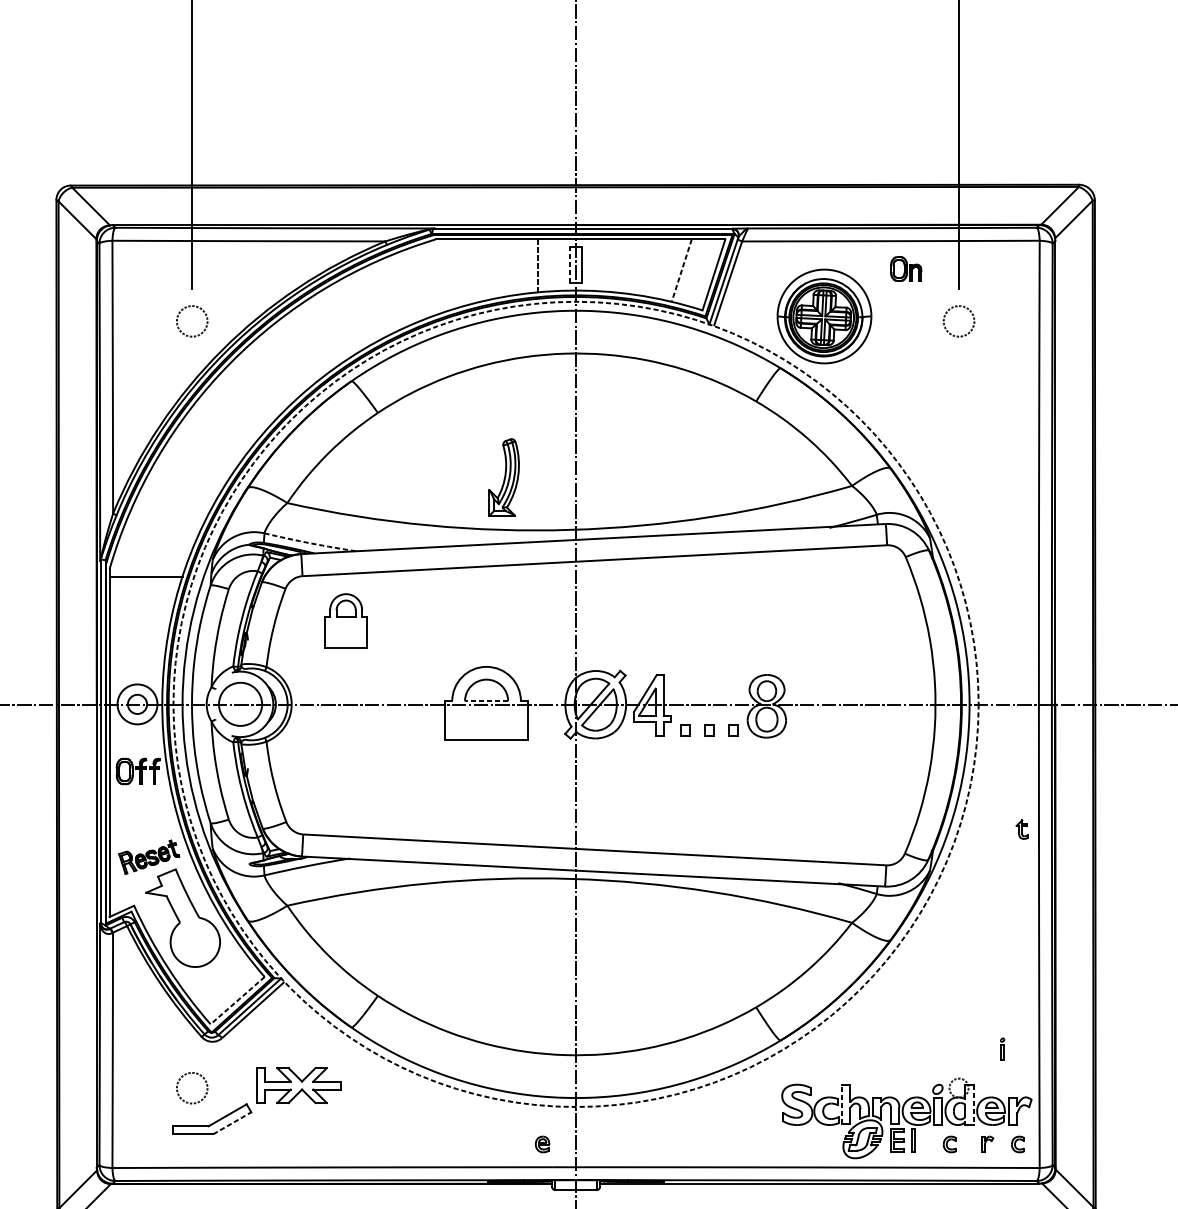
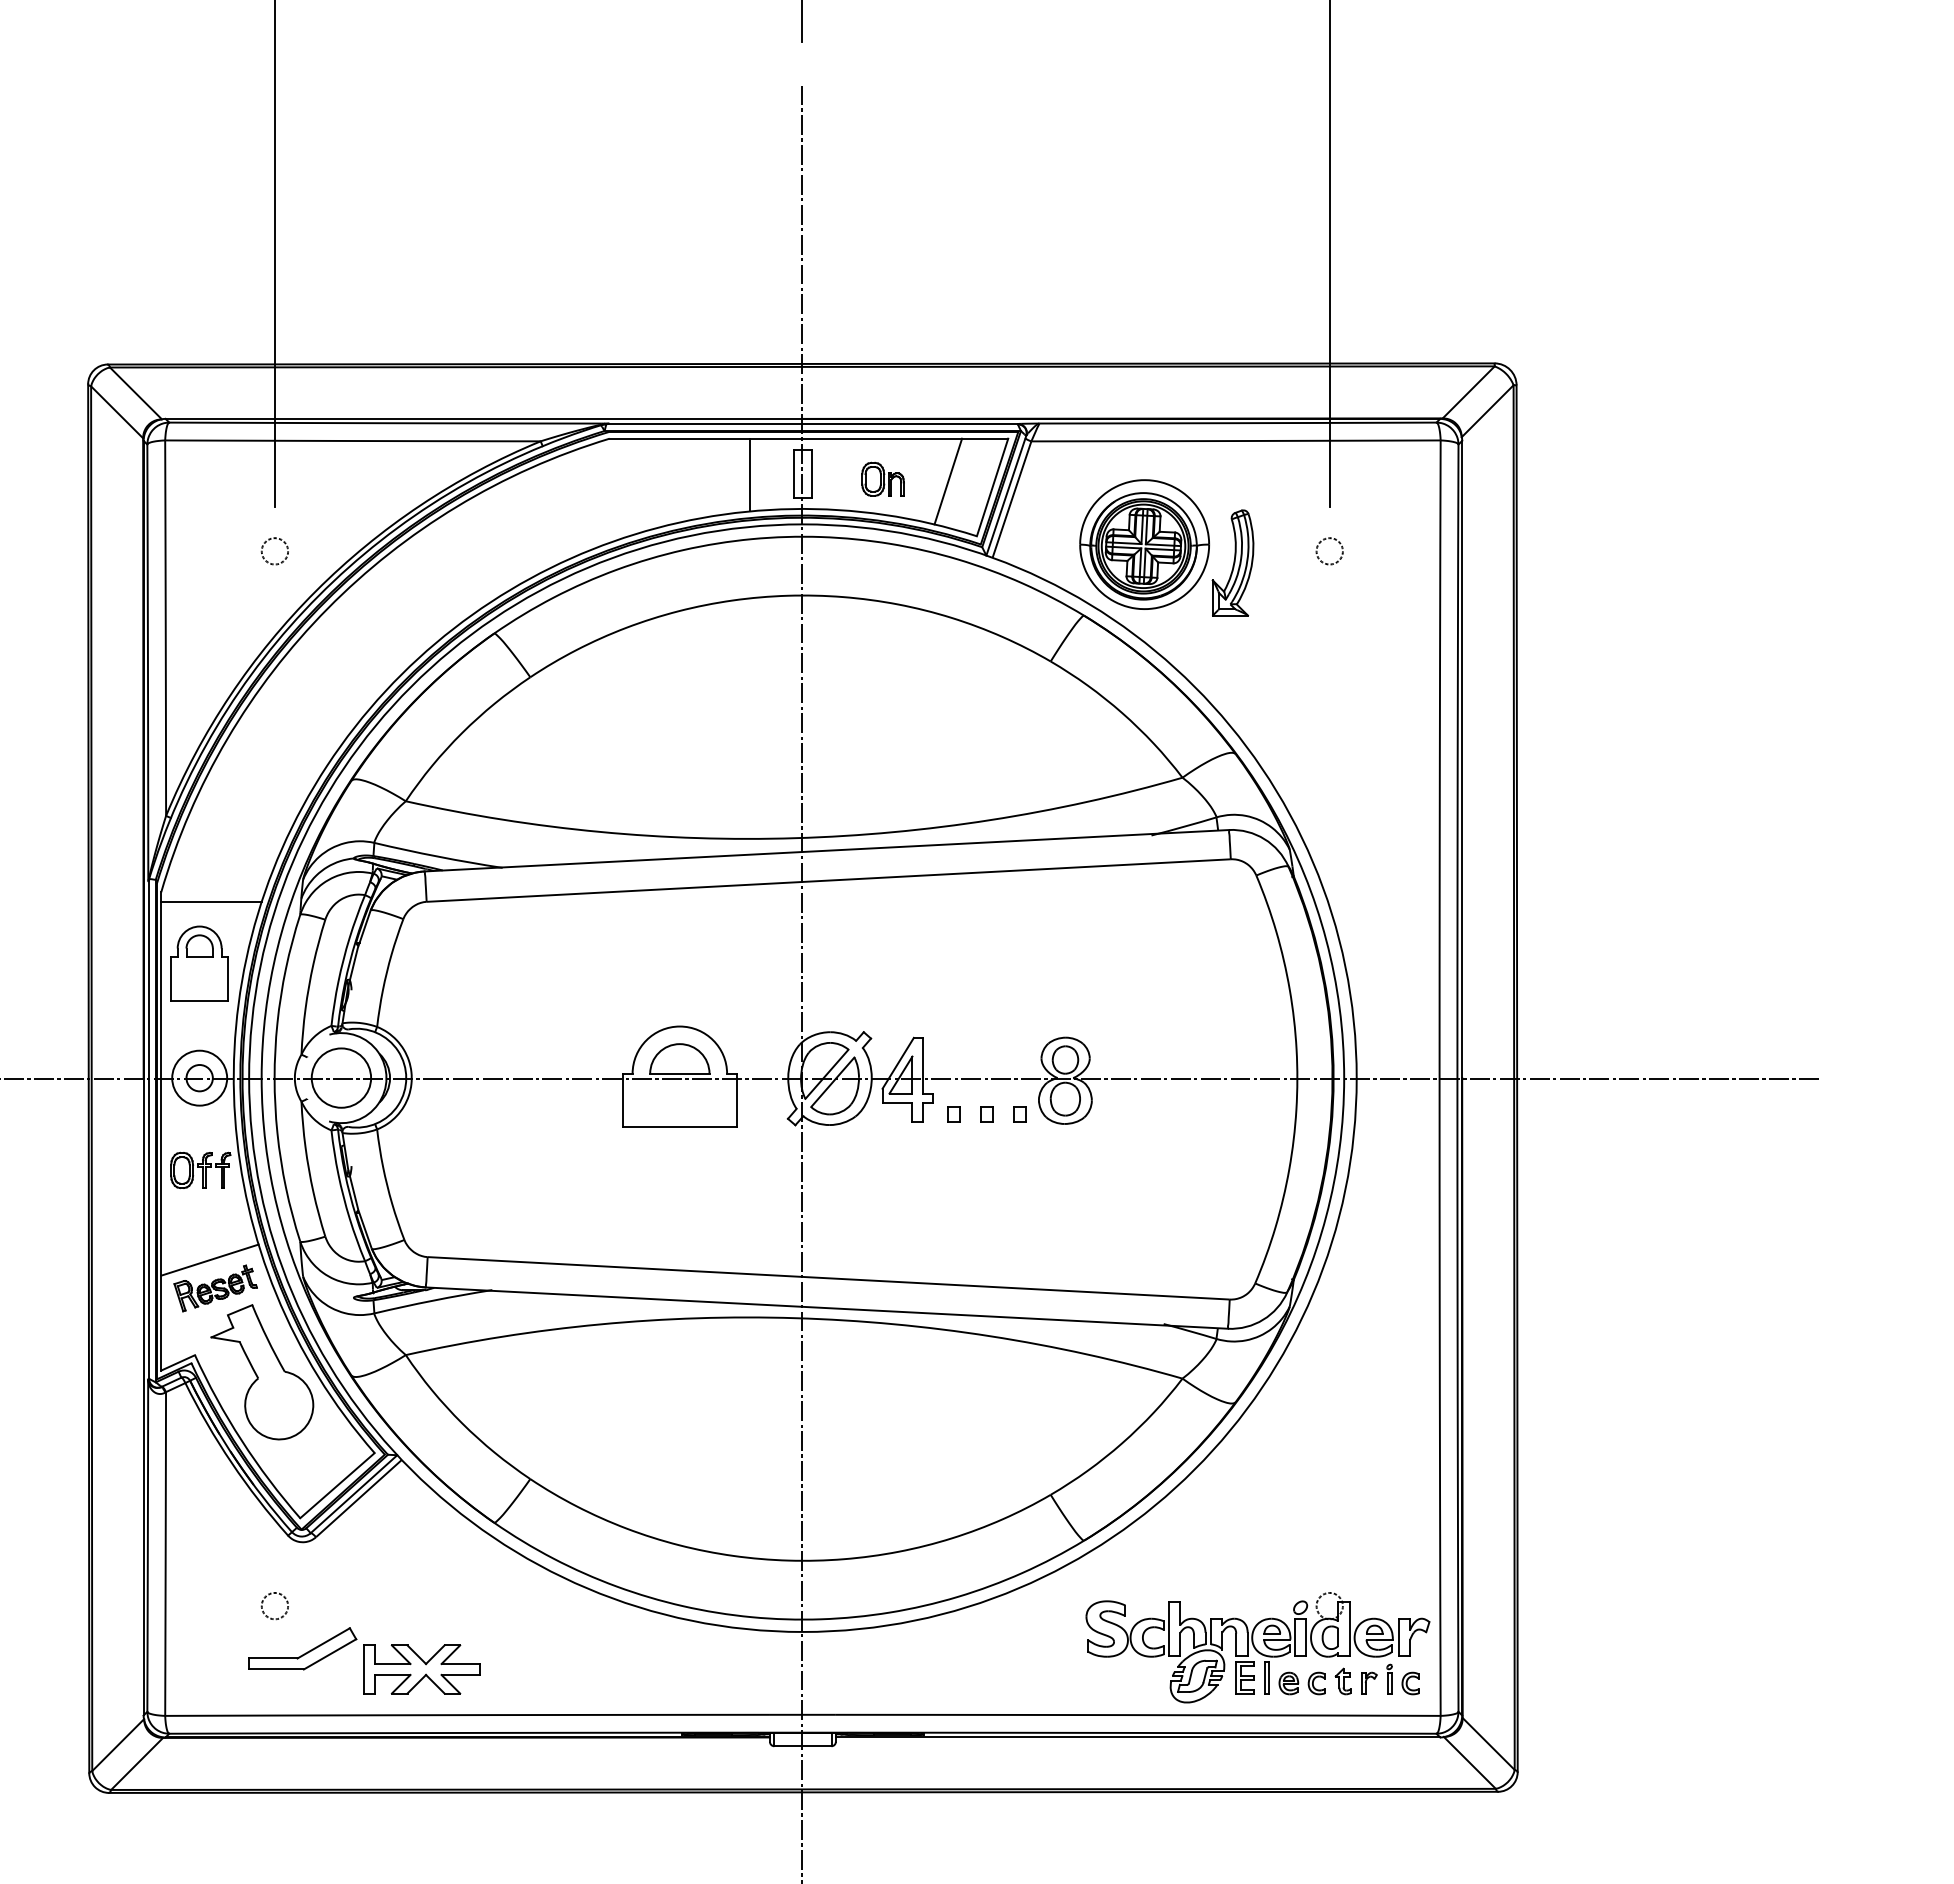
line: (569, 264) -> (794, 473), dashed -> solid
line: (537, 266) -> (750, 475), dashed -> solid
part: (905, 268) -> (882, 478), moved
line: (681, 271) -> (948, 482), dashed -> solid
circle: (191, 321) -> (274, 551), size x0.62
circle: (958, 321) -> (1329, 551), size x0.62
part: (503, 477) -> (1232, 562), moved
arc: (311, 543) -> (438, 856), dashed -> solid
part: (346, 621) -> (199, 963), moved
line: (486, 701) -> (679, 1073), dashed -> solid
circle: (575, 703) -> (802, 1077), dashed -> solid
part: (1021, 829) -> (1342, 1681), moved
line: (144, 836) -> (209, 1259), added
line: (237, 1000) -> (337, 1485), dashed -> solid
part: (1002, 1048) -> (1389, 1678), moved
part: (298, 1085) -> (421, 1669), moved
circle: (191, 1087) -> (274, 1605), size x0.62
line: (841, 1104) -> (1168, 1628), dashed -> solid
line: (973, 1105) -> (1349, 1629), dashed -> solid
line: (232, 1123) -> (330, 1654), dashed -> solid
part: (542, 1144) -> (1288, 1683), moved

